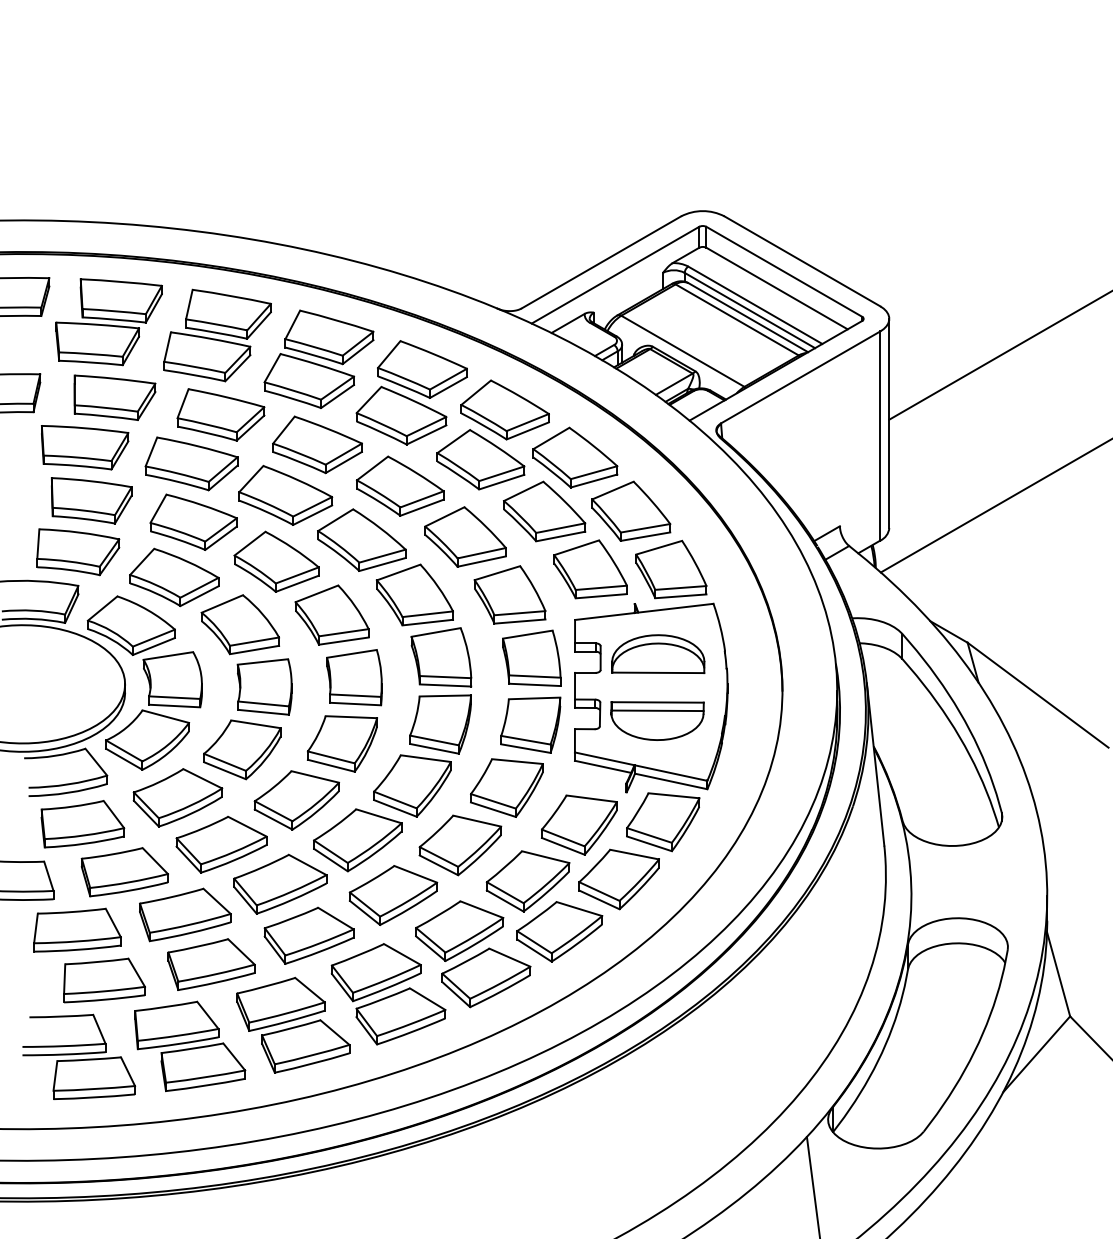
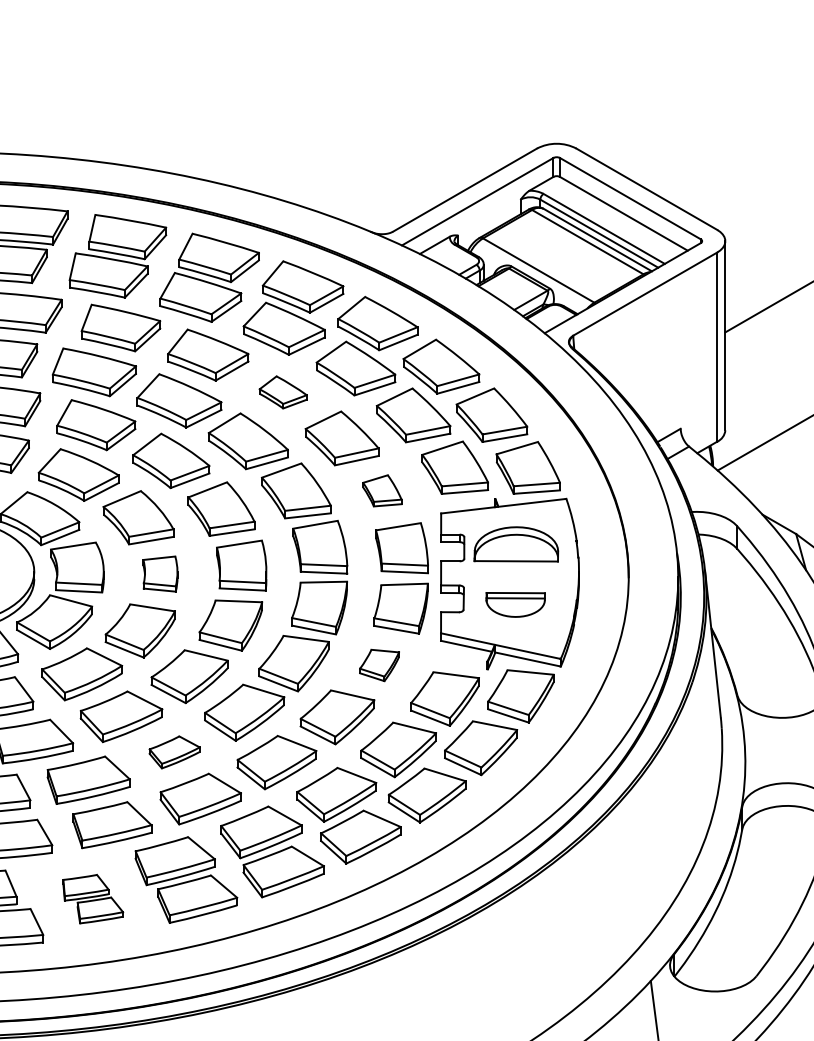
part: (400, 485) -> (283, 391), size x0.6
part: (509, 594) -> (381, 490), size x0.6
part: (264, 686) -> (160, 573), size x0.7
part: (657, 720) -> (515, 604), size x0.7
part: (506, 787) -> (379, 664), size x0.6
part: (280, 883) -> (174, 751), size x0.6
part: (190, 1046) -> (93, 899), size x0.6

